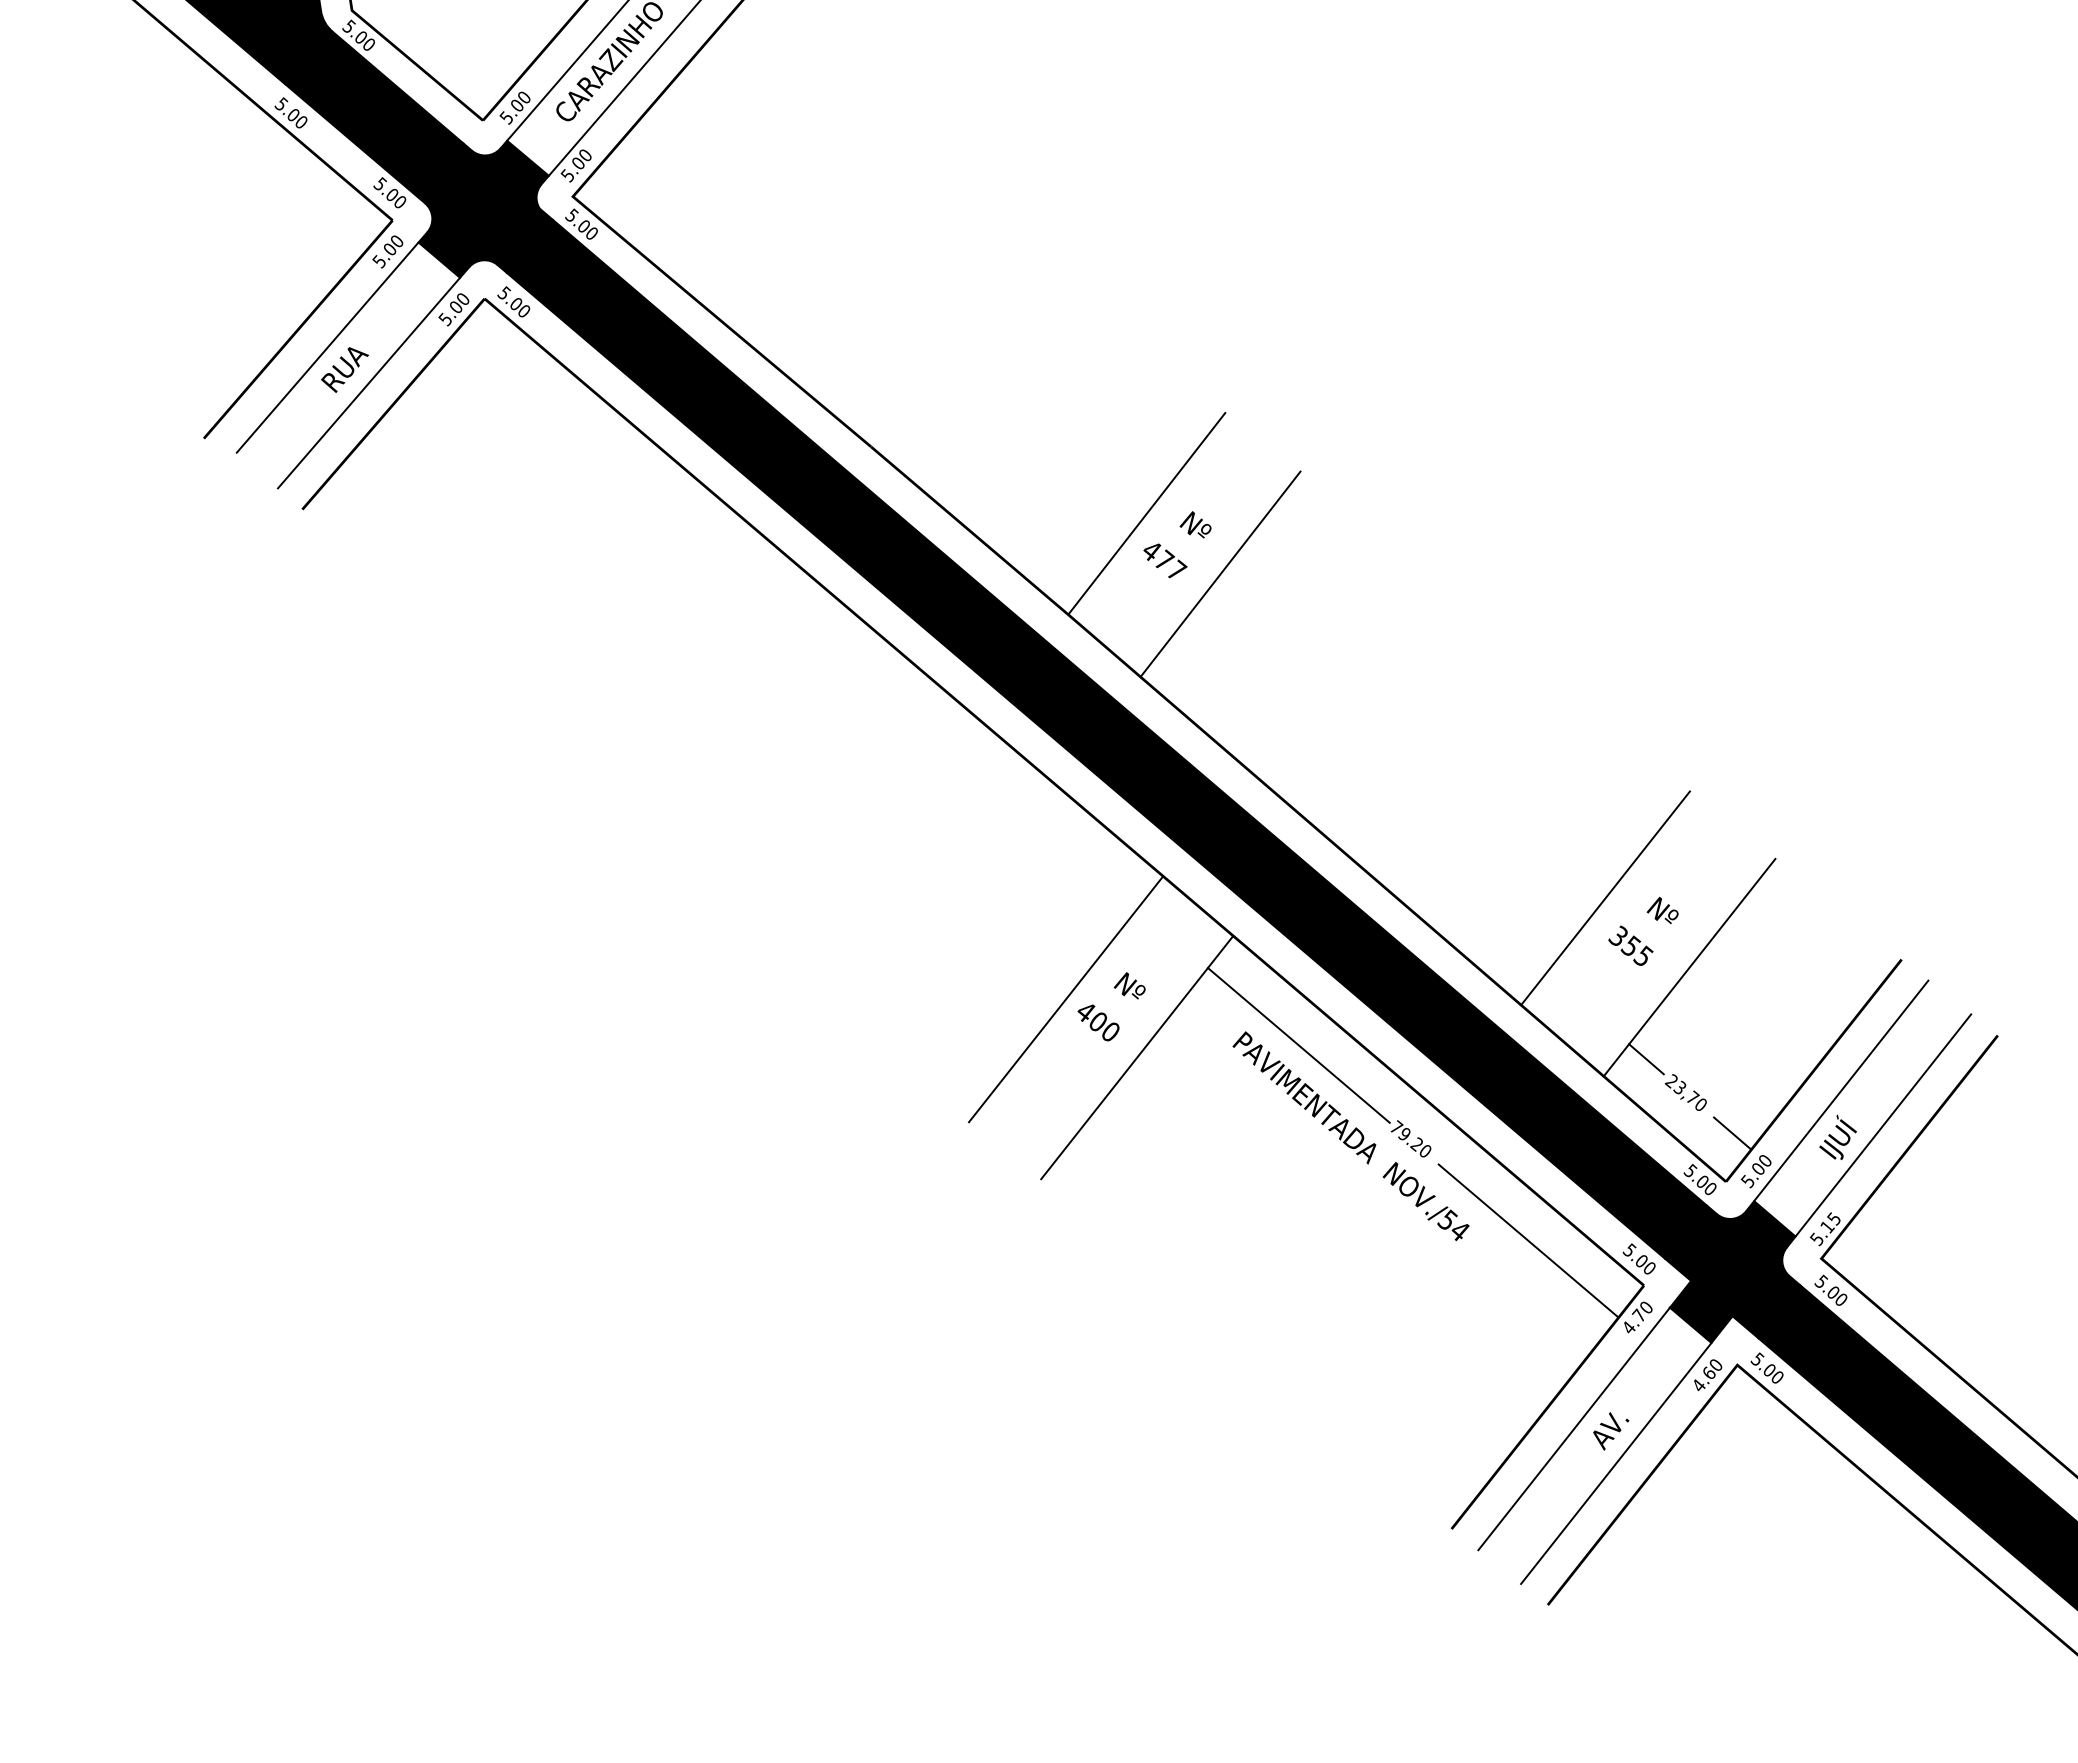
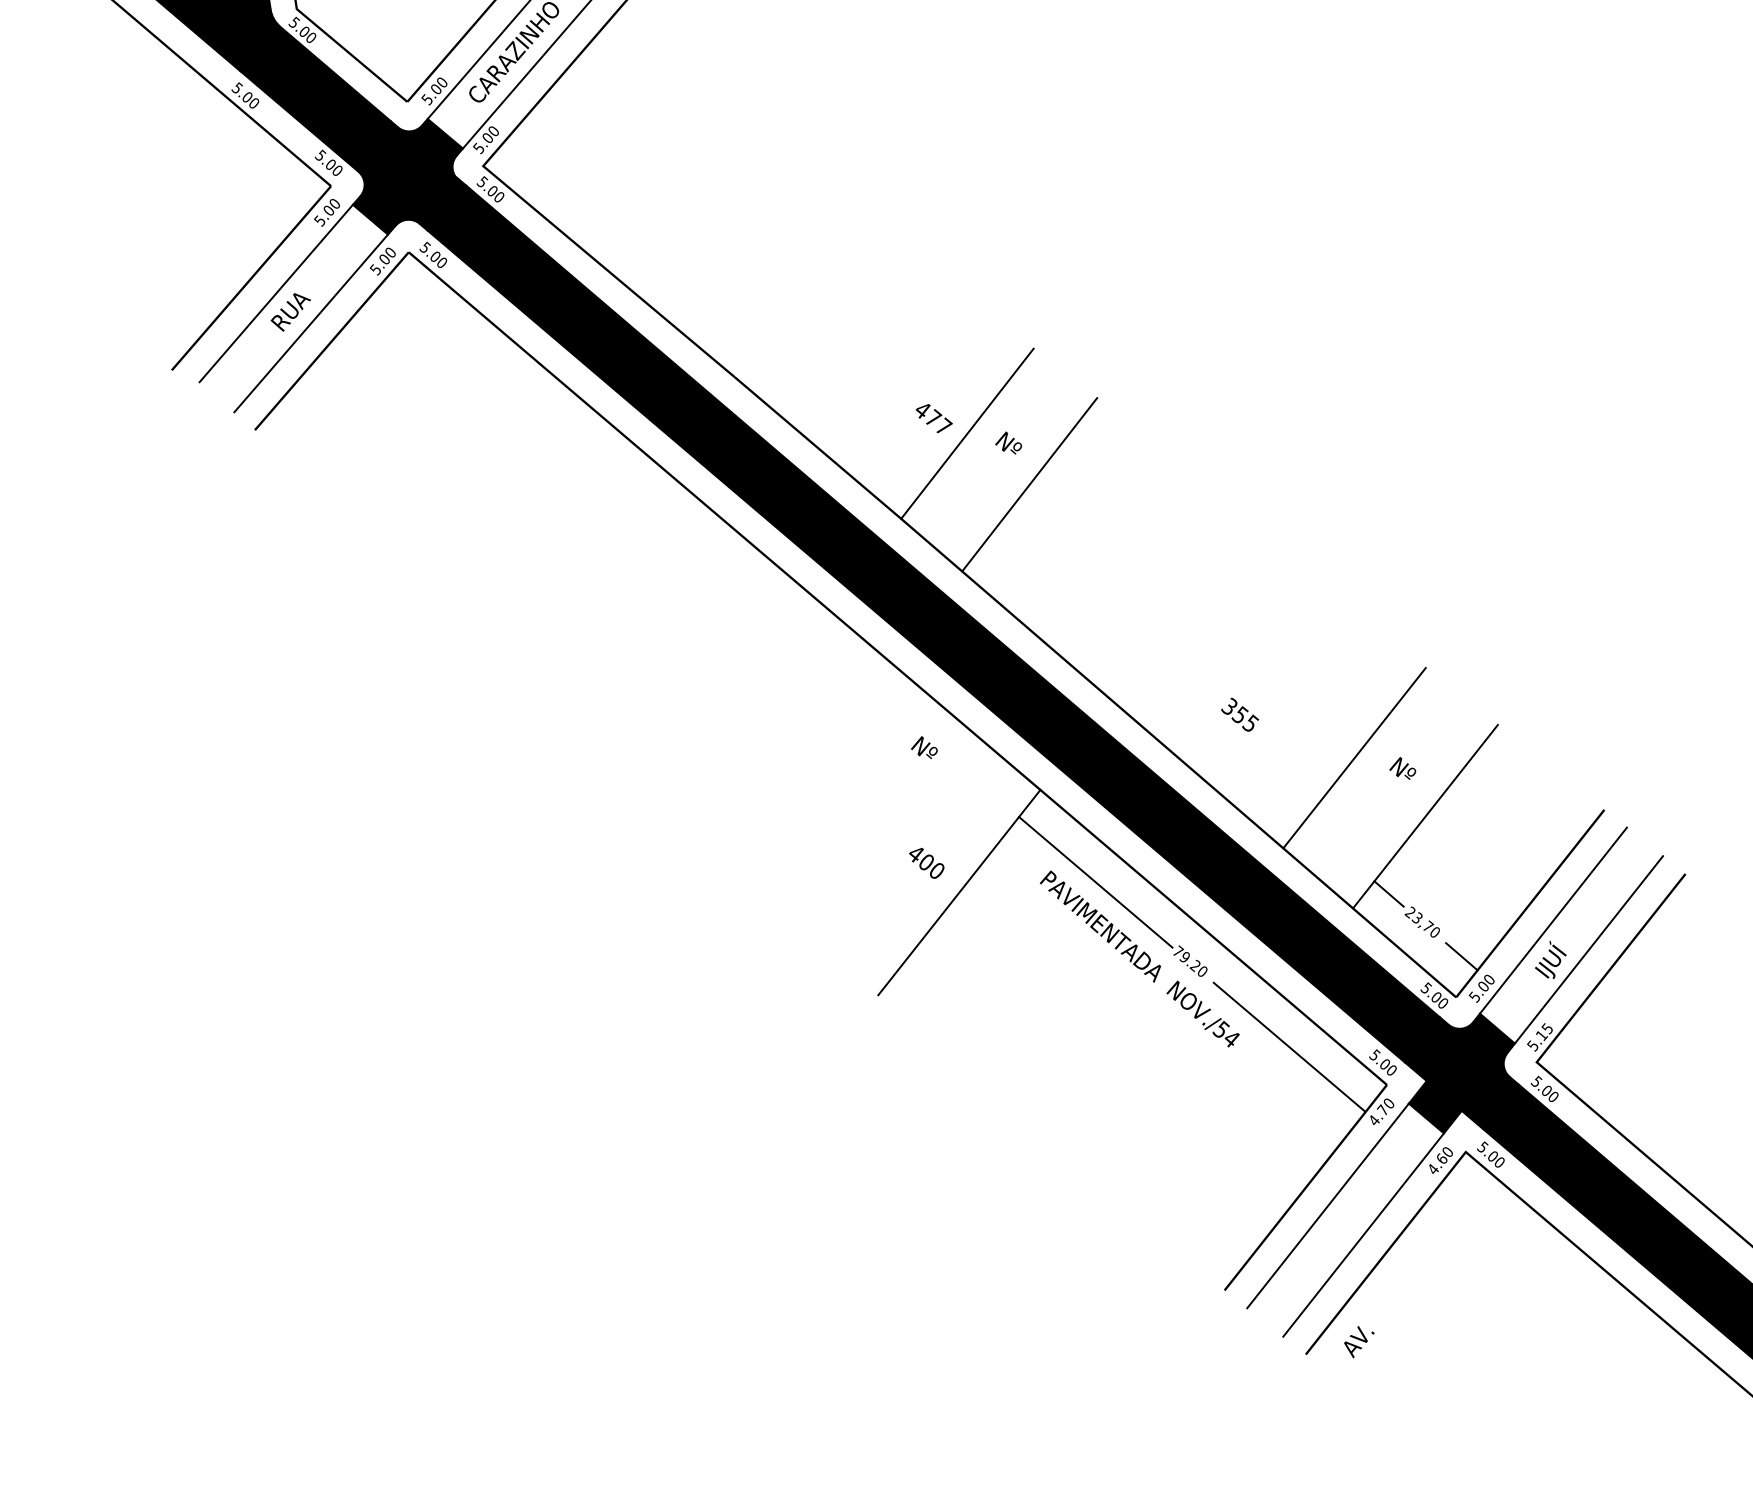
text: (1165, 560) -> (934, 418), moved
text: (1630, 945) -> (1239, 714), moved
text: (1129, 985) -> (924, 747), moved
line: (1066, 999) -> (899, 843), removed
text: (1611, 1431) -> (1359, 1342), moved

